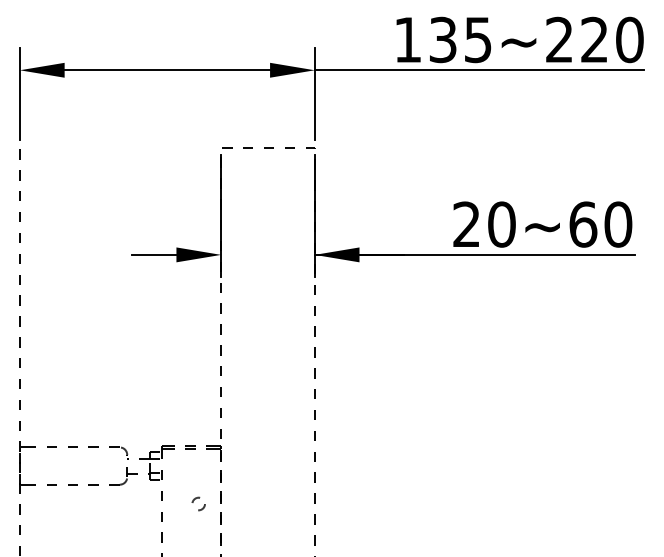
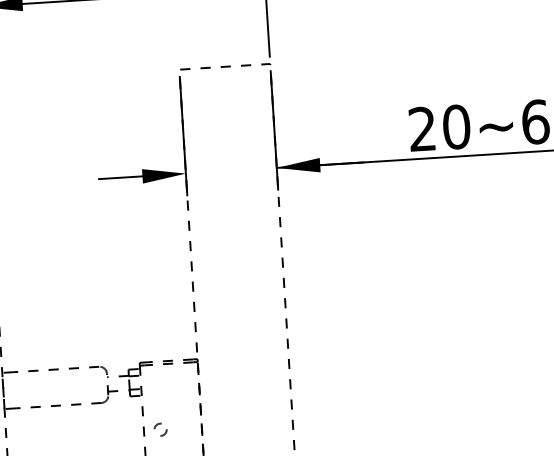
circle: (198, 503) -> (160, 429), moved

